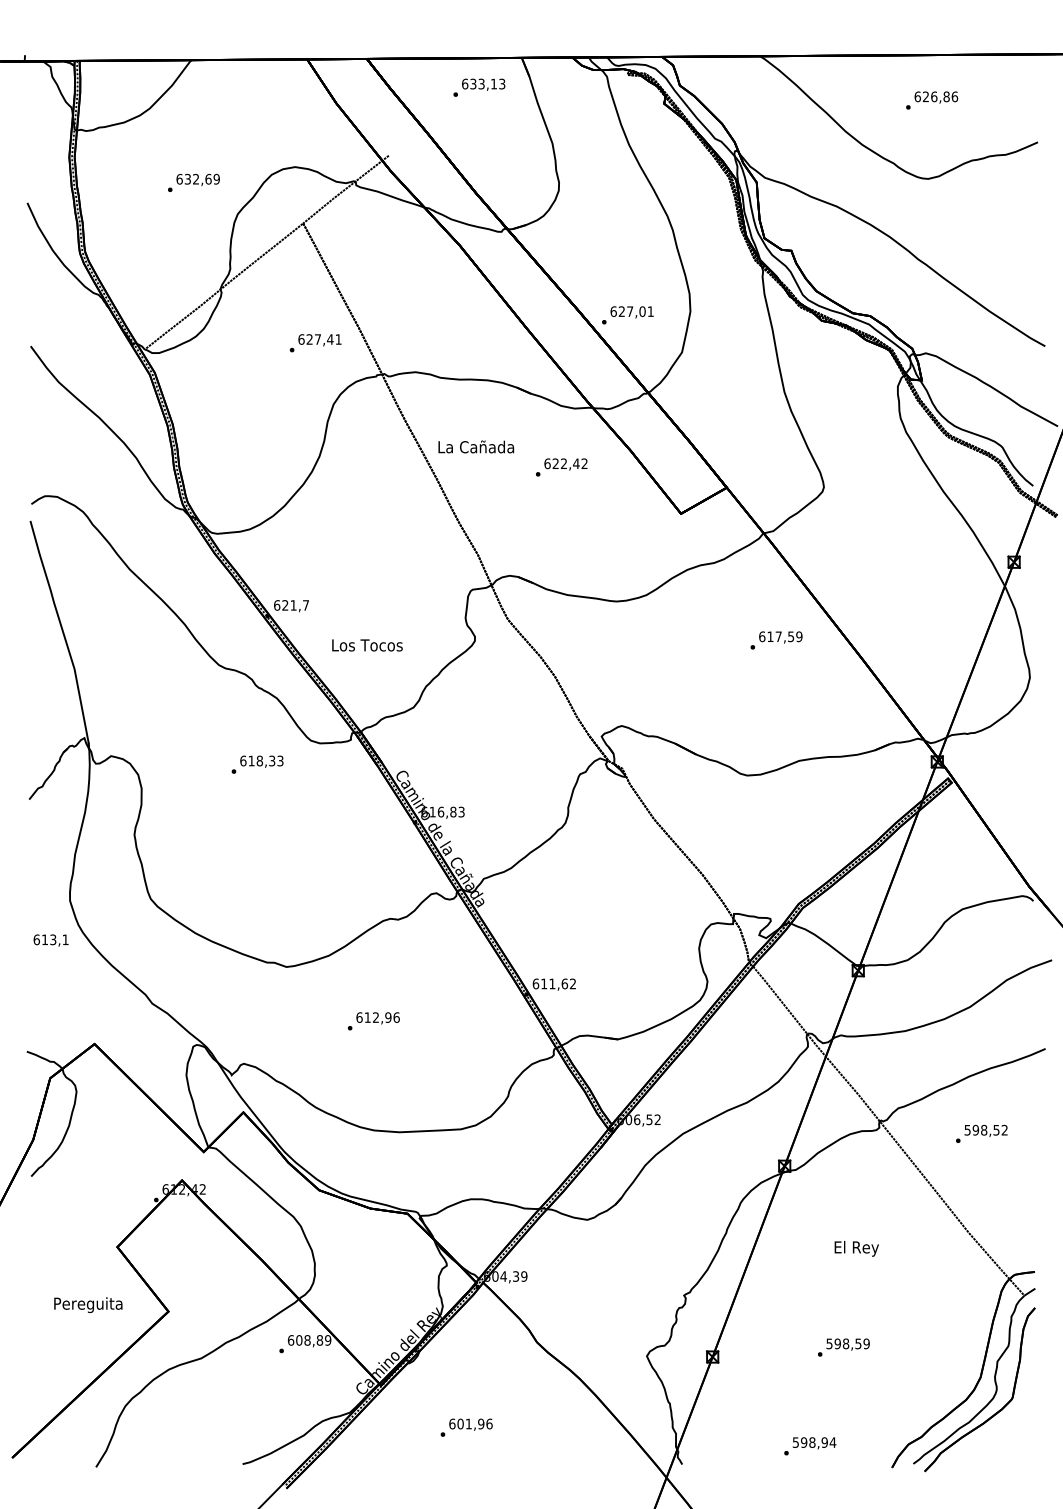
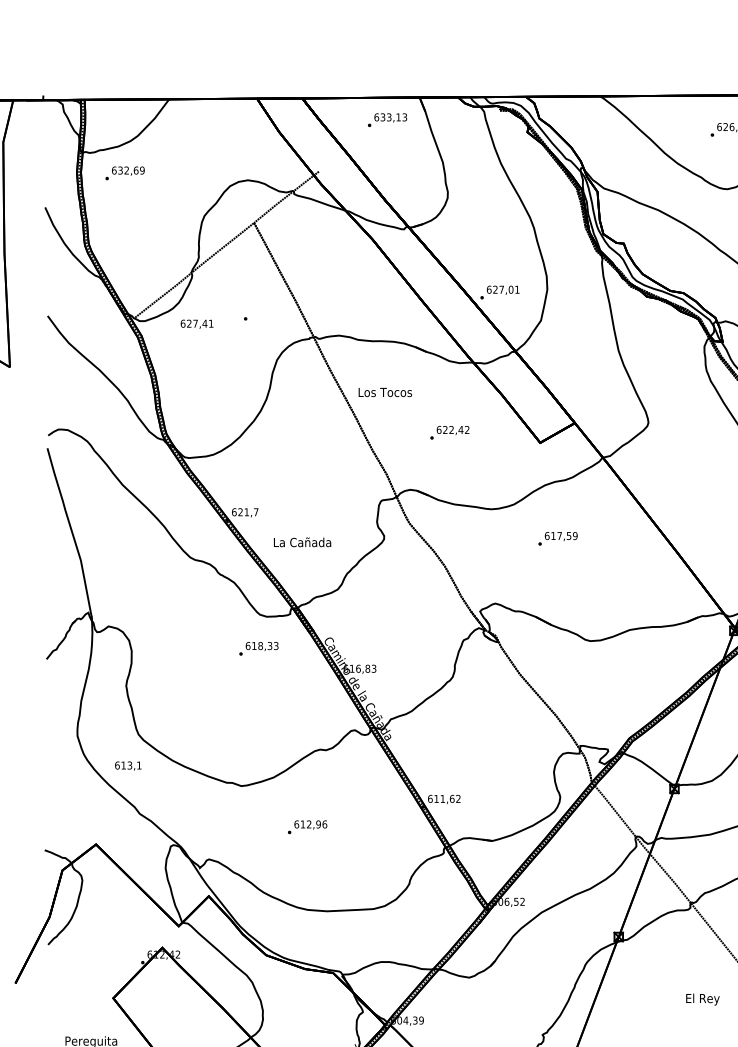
text: (193, 182) -> (124, 173), moved
text: (319, 340) -> (196, 324), moved
text: (476, 446) -> (385, 391), La Cañada -> Los Tocos
text: (561, 467) -> (449, 432), moved
text: (776, 640) -> (558, 538), moved
text: (366, 644) -> (302, 541), Los Tocos -> La Cañada
text: (257, 764) -> (258, 648), moved
text: (50, 940) -> (127, 766), moved
text: (856, 1248) -> (702, 999), moved

